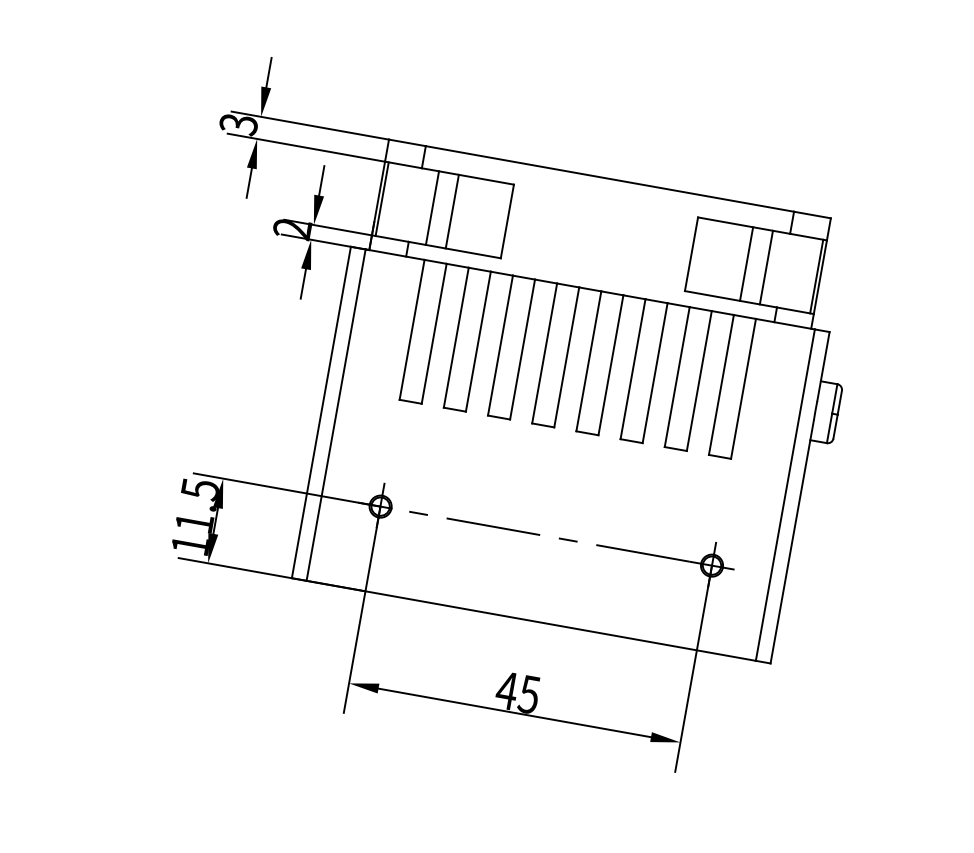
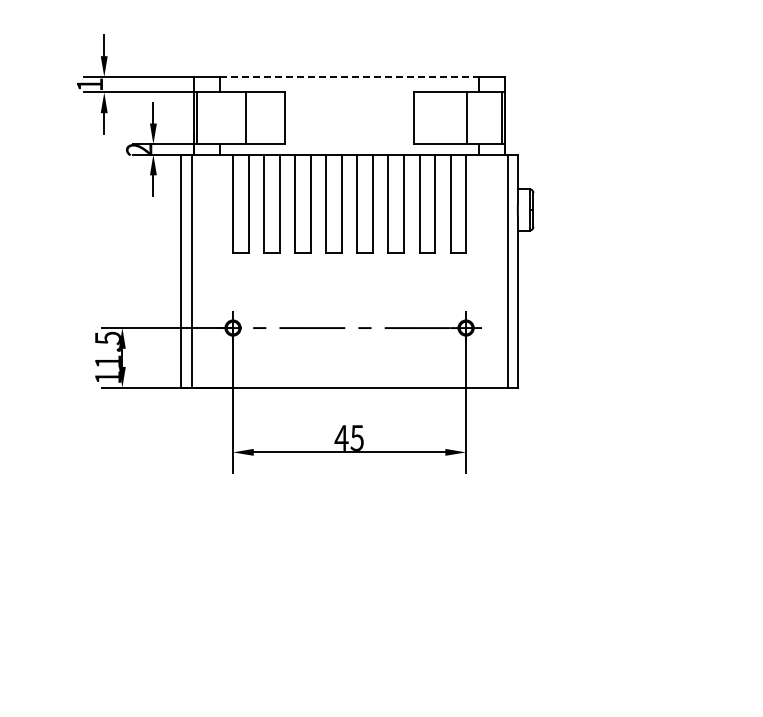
text: (238, 123) -> (89, 84), 3 -> 1
line: (611, 178) -> (350, 76), solid -> dashed
line: (432, 208) -> (232, 118), removed
line: (747, 264) -> (453, 118), removed

